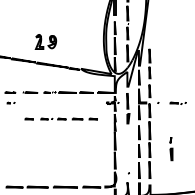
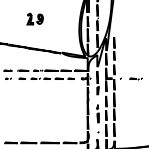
part: (45, 41) -> (34, 18), moved
part: (60, 118) -> (46, 78), moved
line: (171, 149) -> (98, 114), moved

